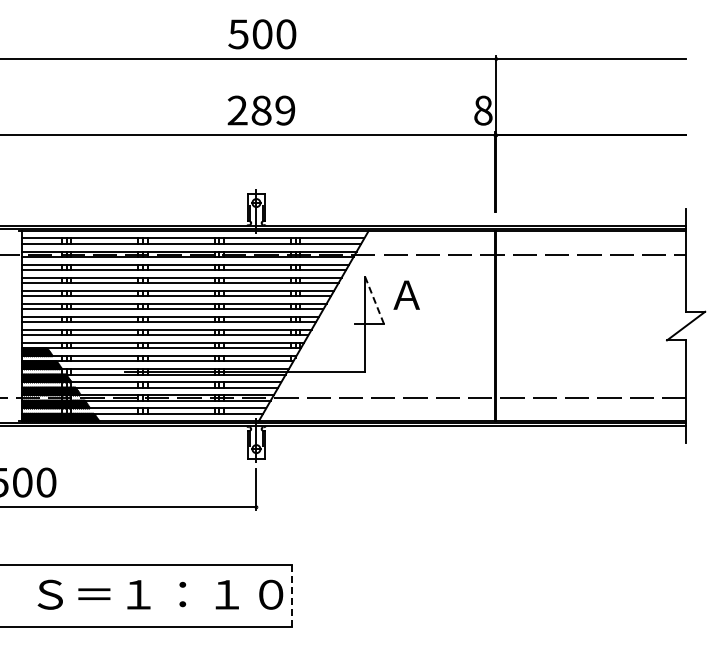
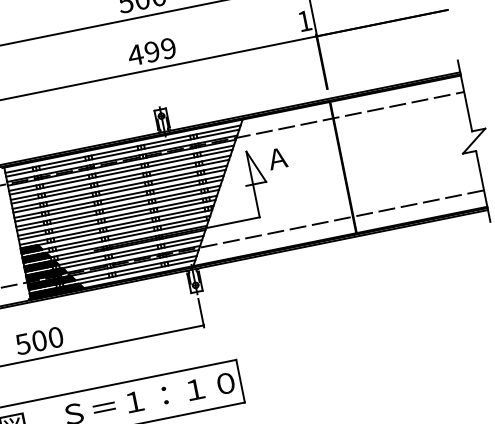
text: (248, 110) -> (143, 53), 289 -> 499
text: (483, 110) -> (304, 21), 8 -> 1
line: (374, 300) -> (256, 166), dashed -> solid
line: (292, 595) -> (240, 381), dashed -> solid

